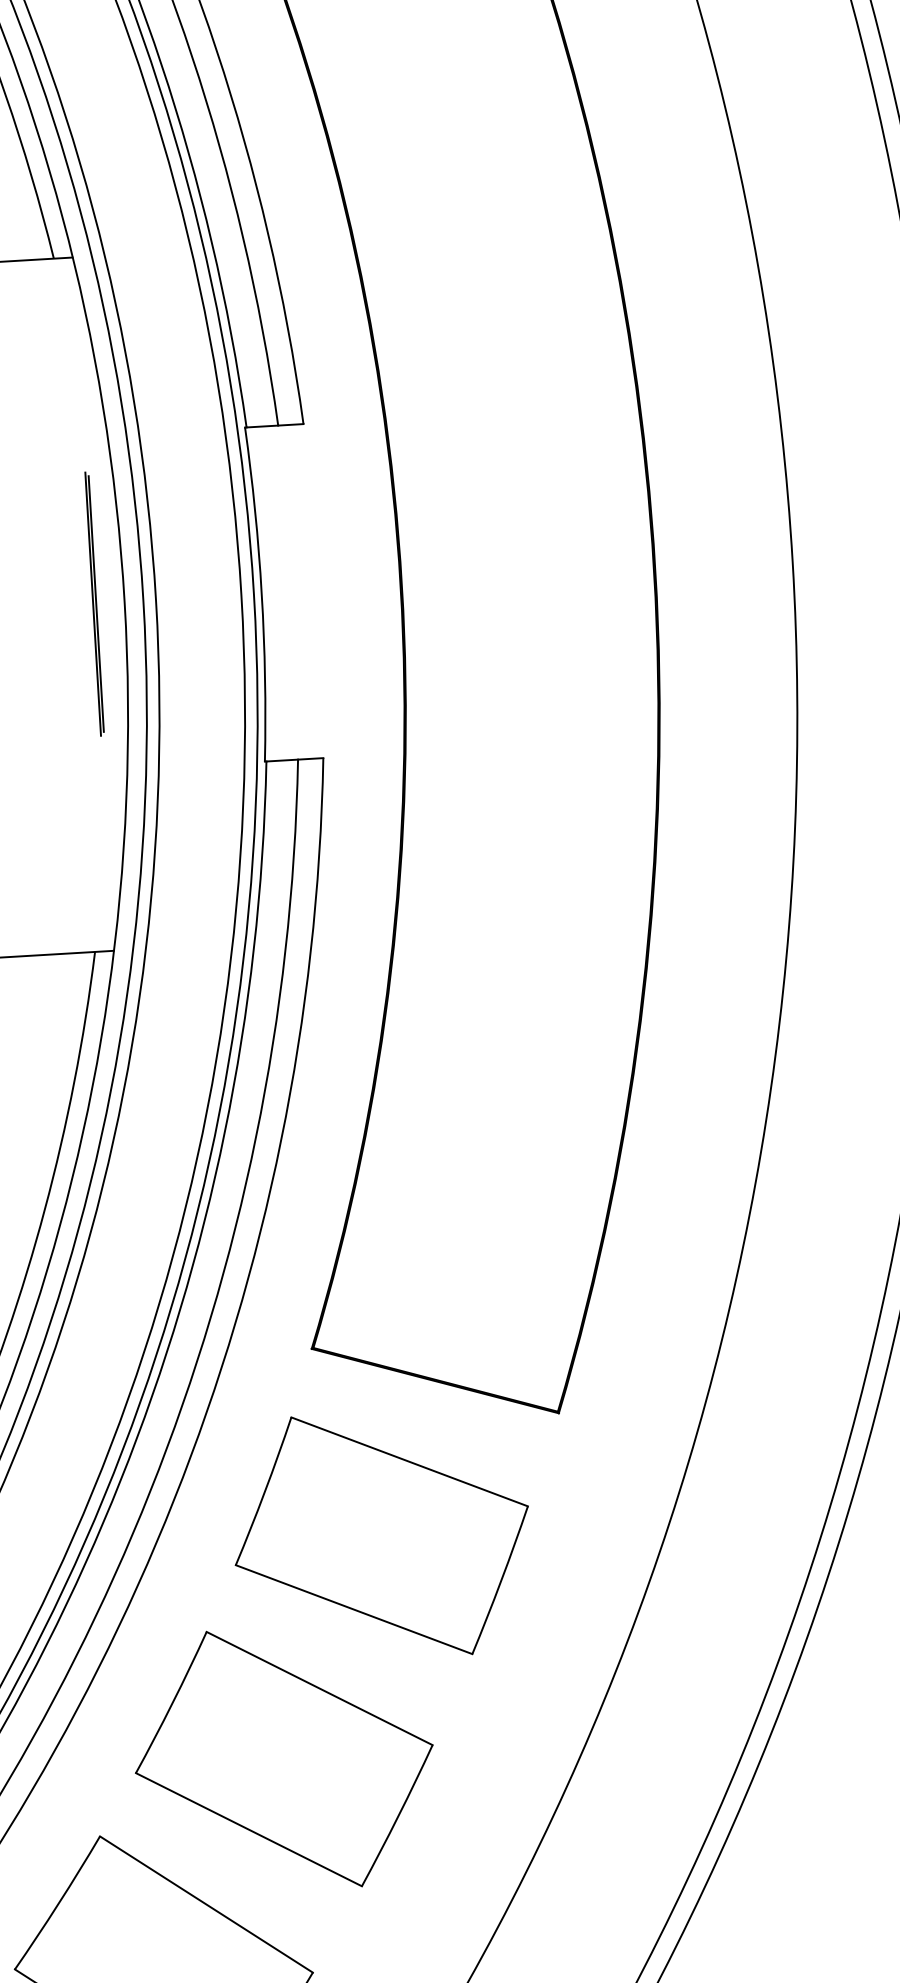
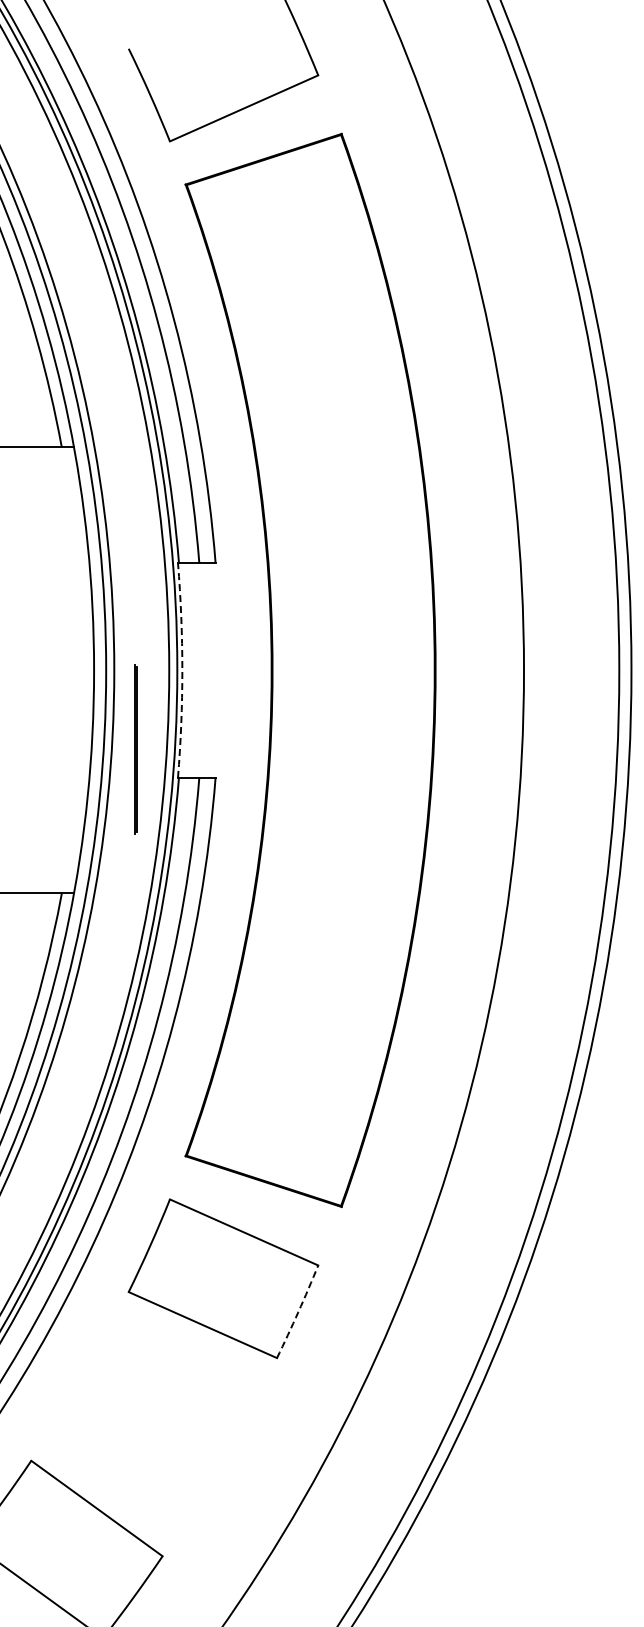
arc: (262, 594) -> (182, 670), solid -> dashed
line: (94, 604) -> (135, 749), moved
arc: (501, 1581) -> (298, 1312), solid -> dashed
part: (284, 1757) -> (152, 1417), removed

